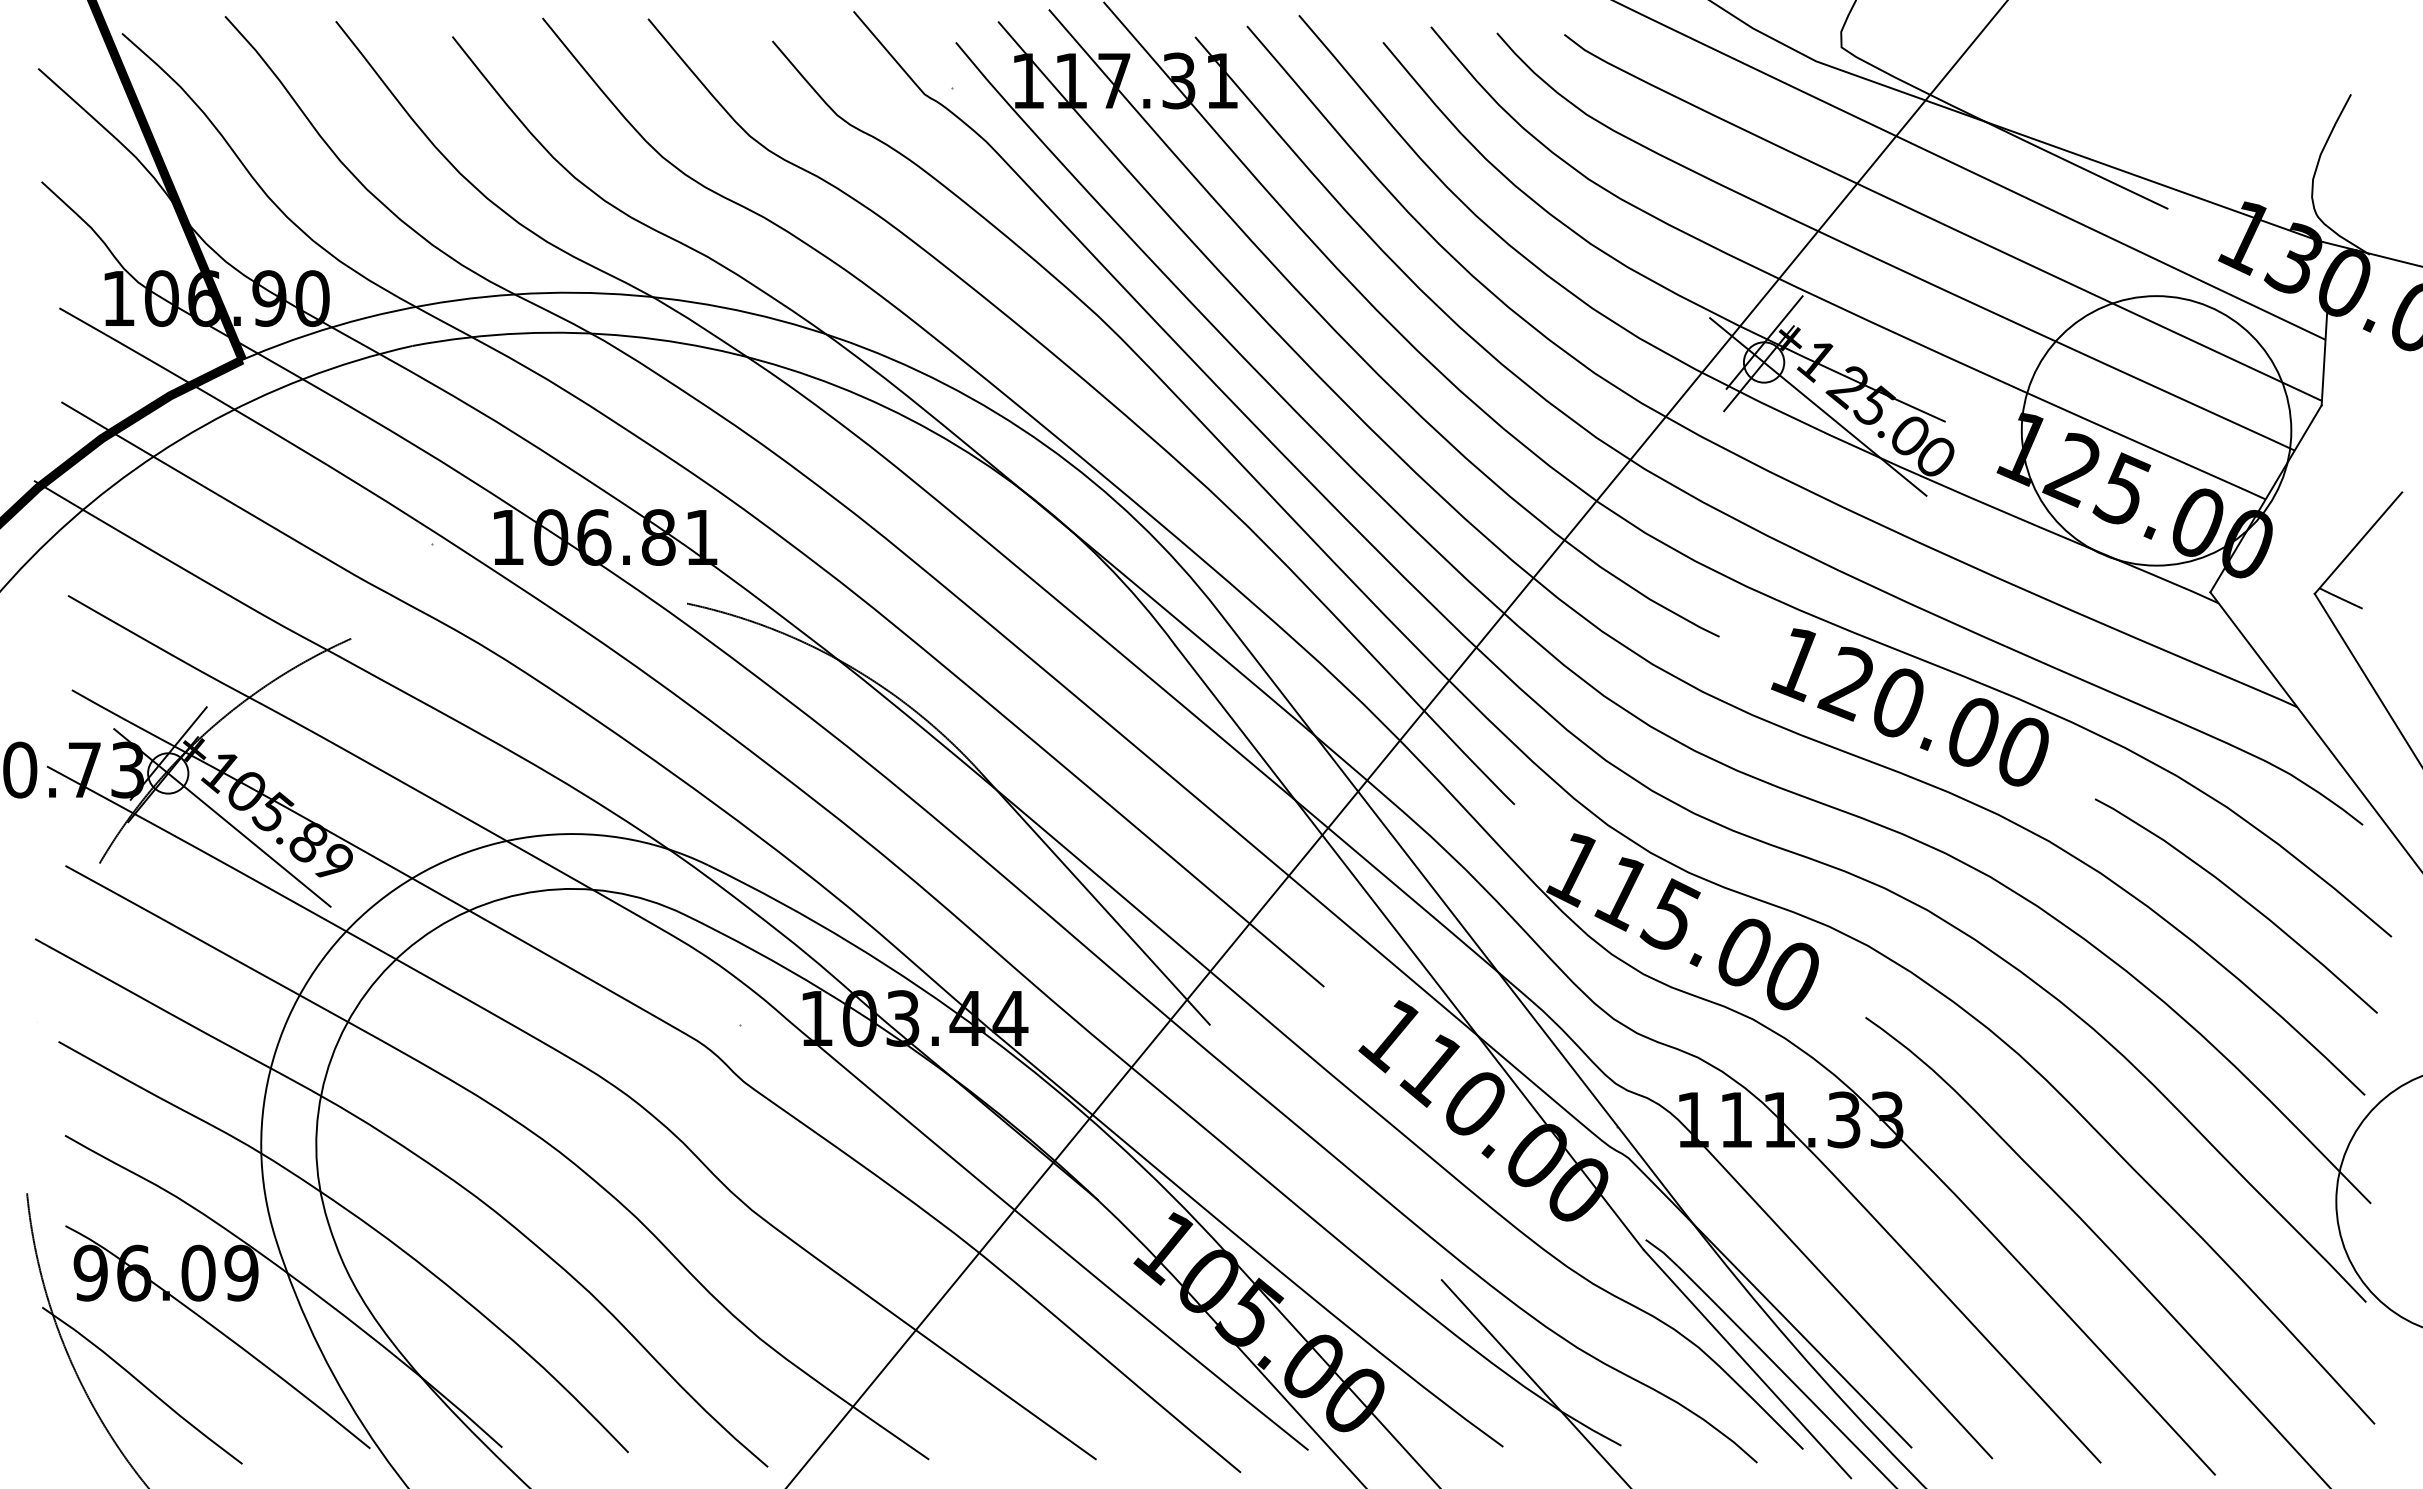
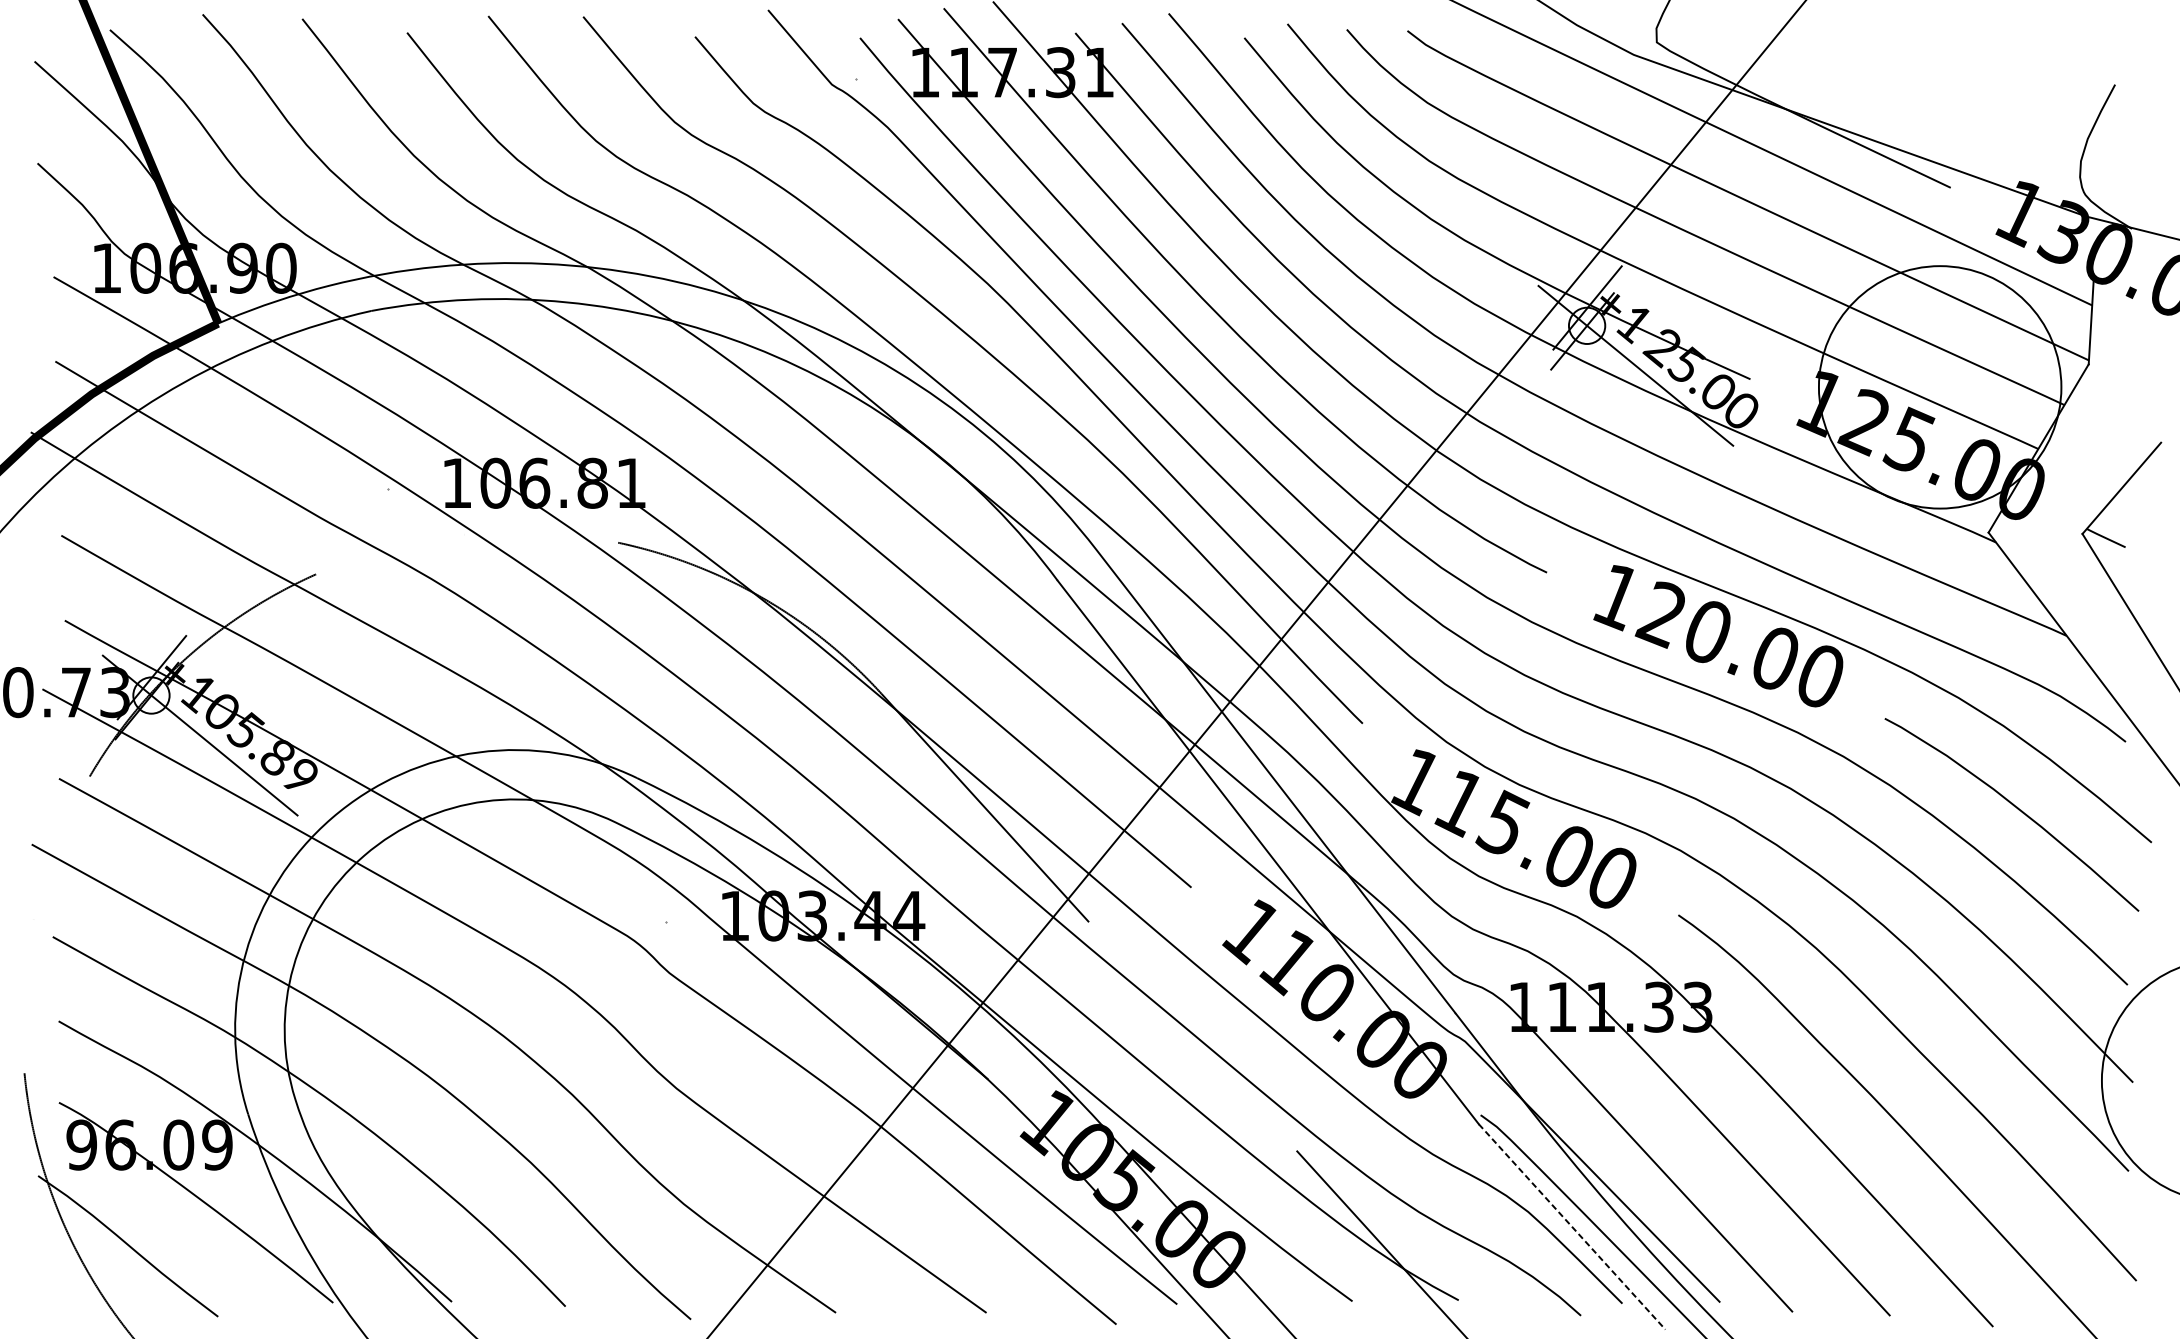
line: (1747, 1364) -> (1572, 1227), solid -> dashed

